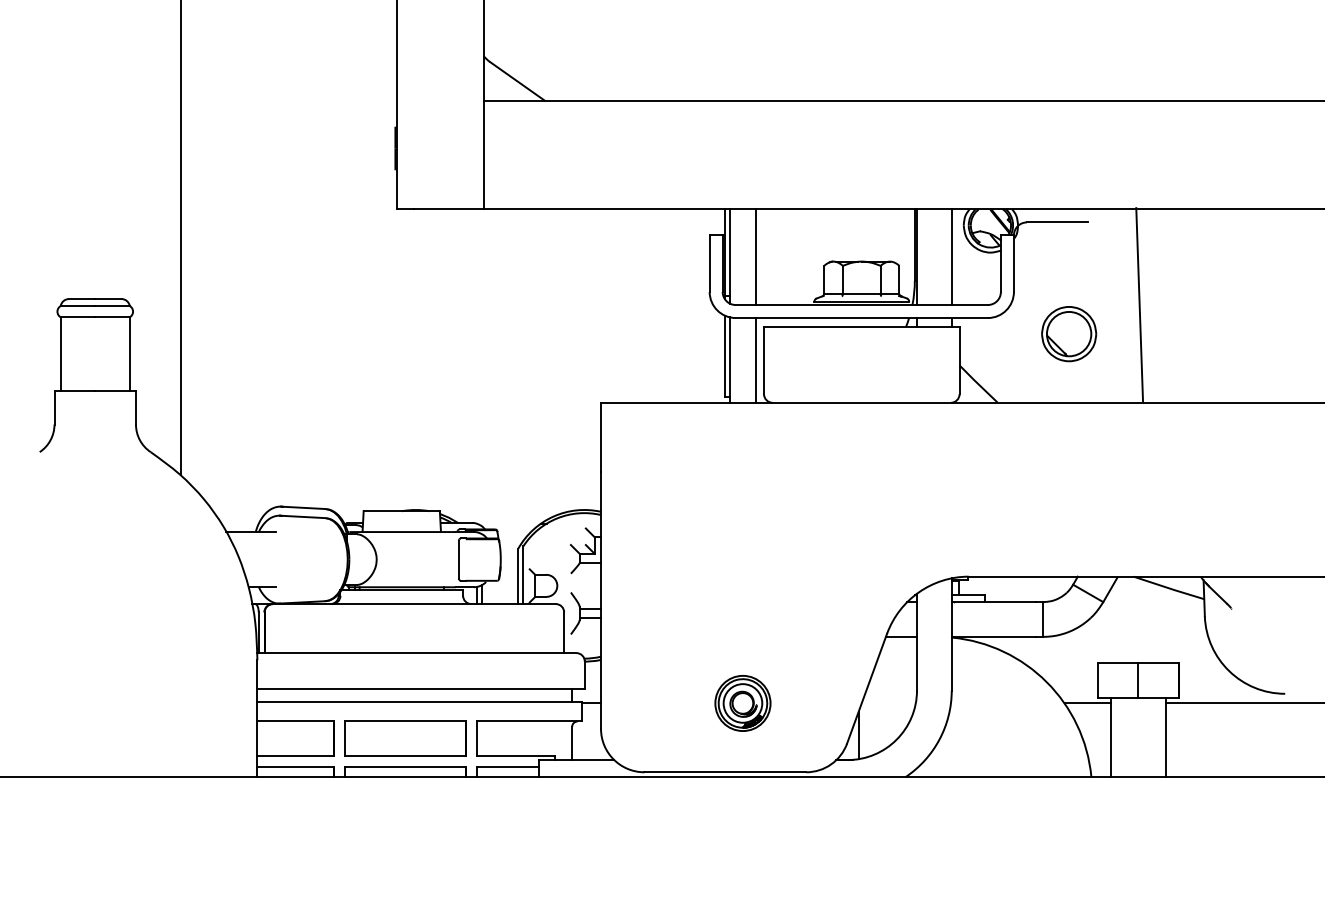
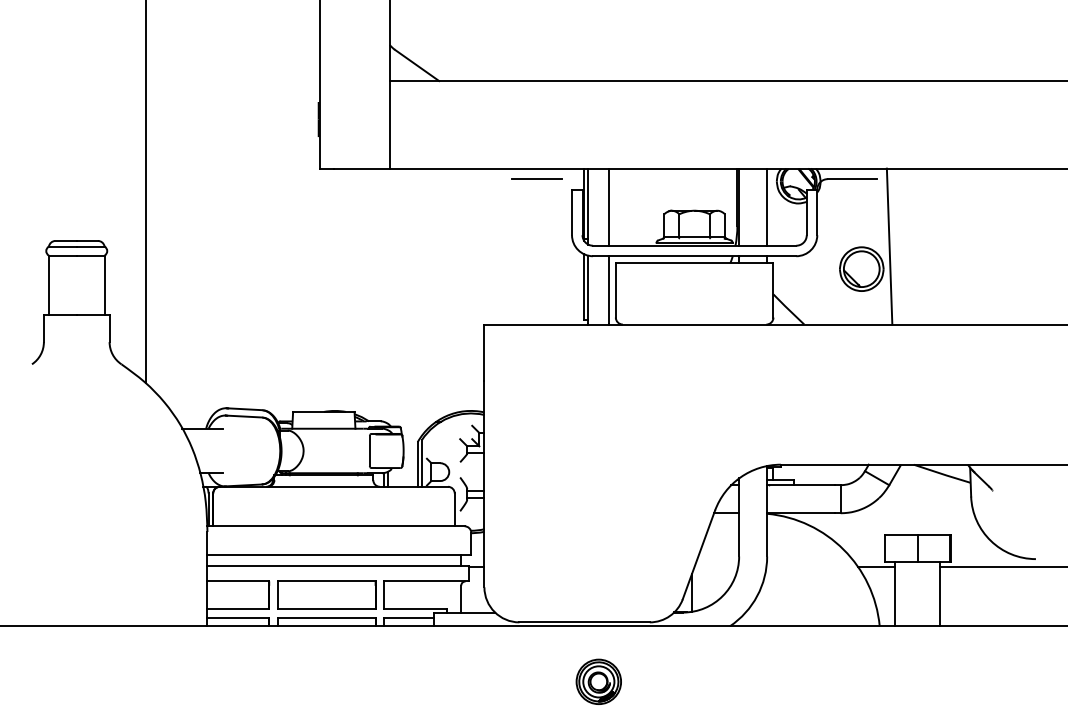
line: (665, 222) -> (536, 179), added
line: (1139, 304) -> (889, 246), moved
part: (742, 702) -> (598, 681), moved

